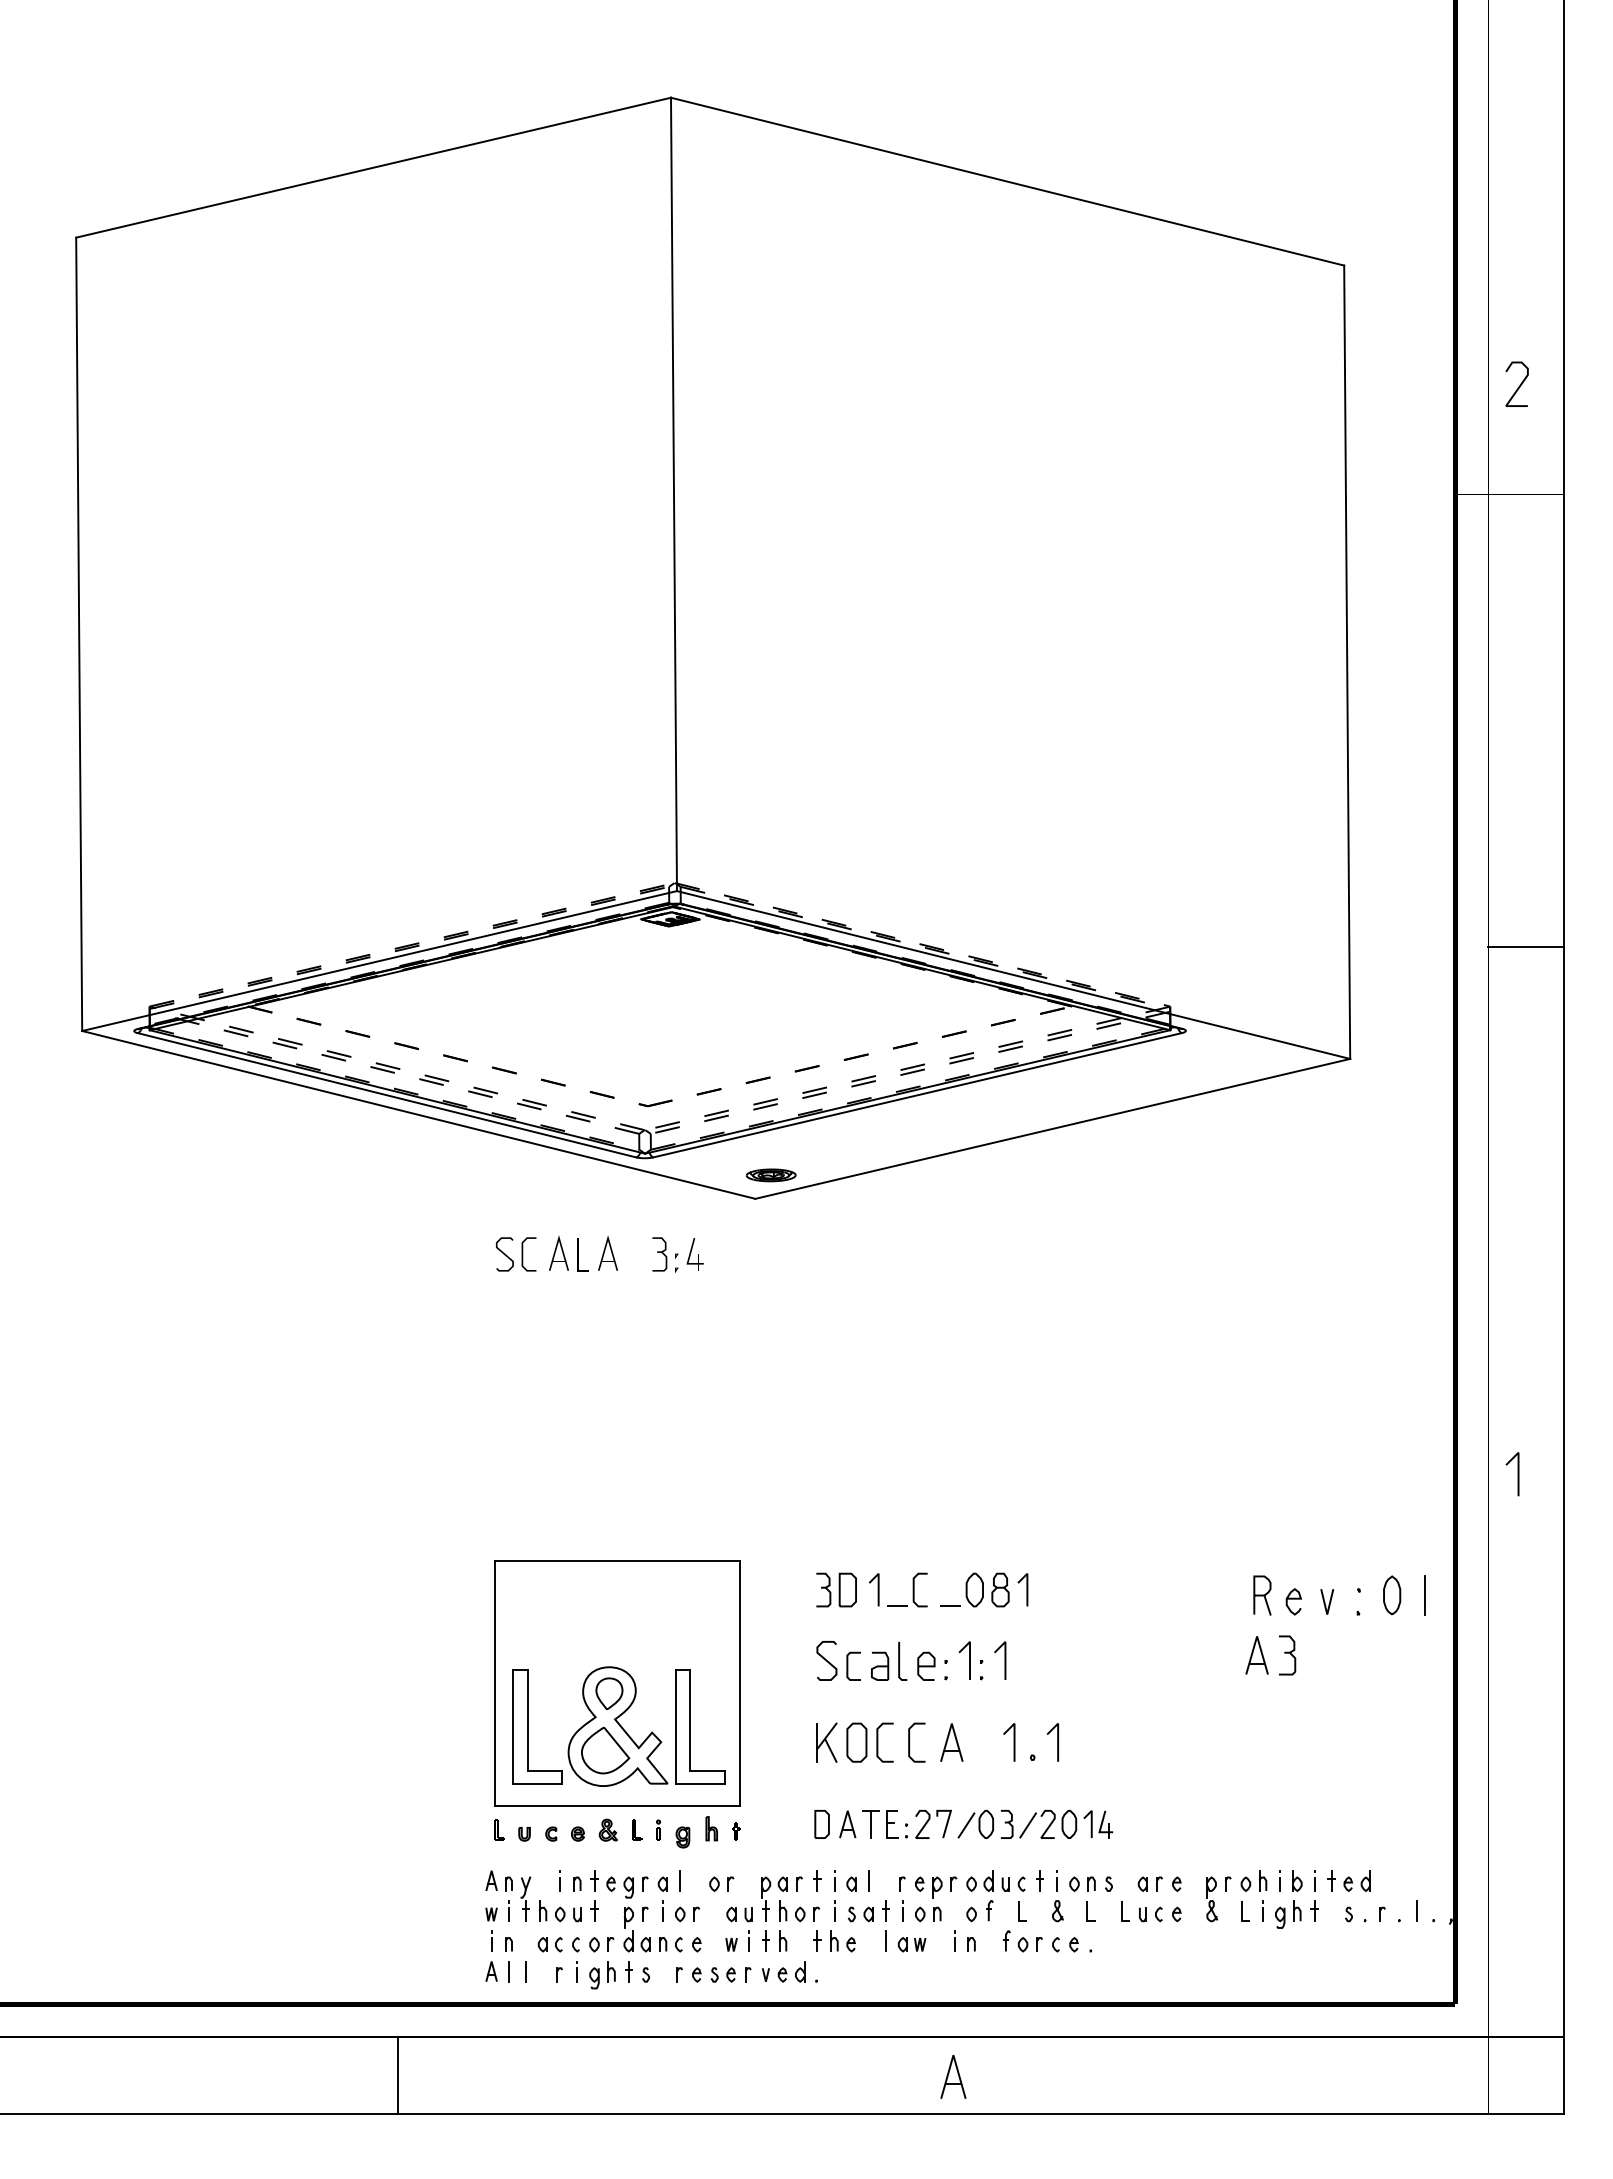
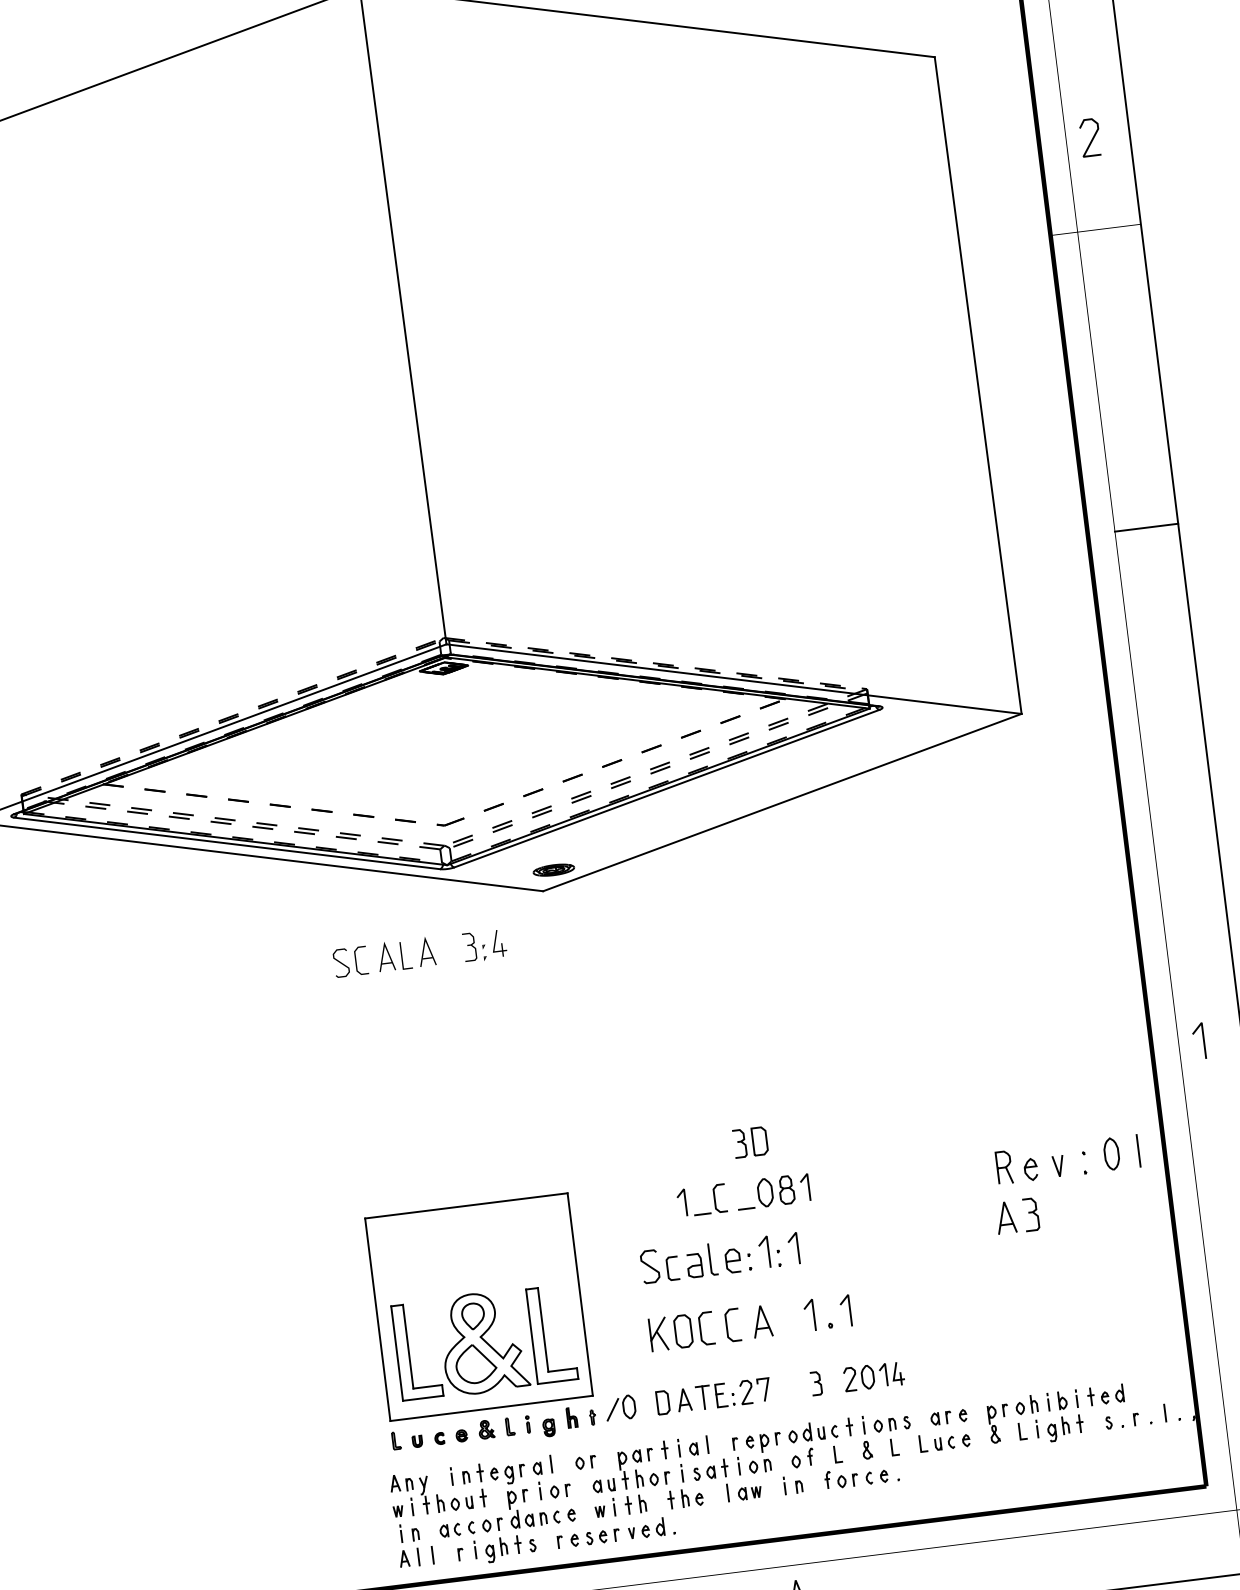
line: (1526, 947) -> (1146, 527), moved
part: (836, 1589) -> (750, 1141), moved
part: (975, 1824) -> (620, 1408), moved
line: (1027, 1825) -> (833, 1382), removed

